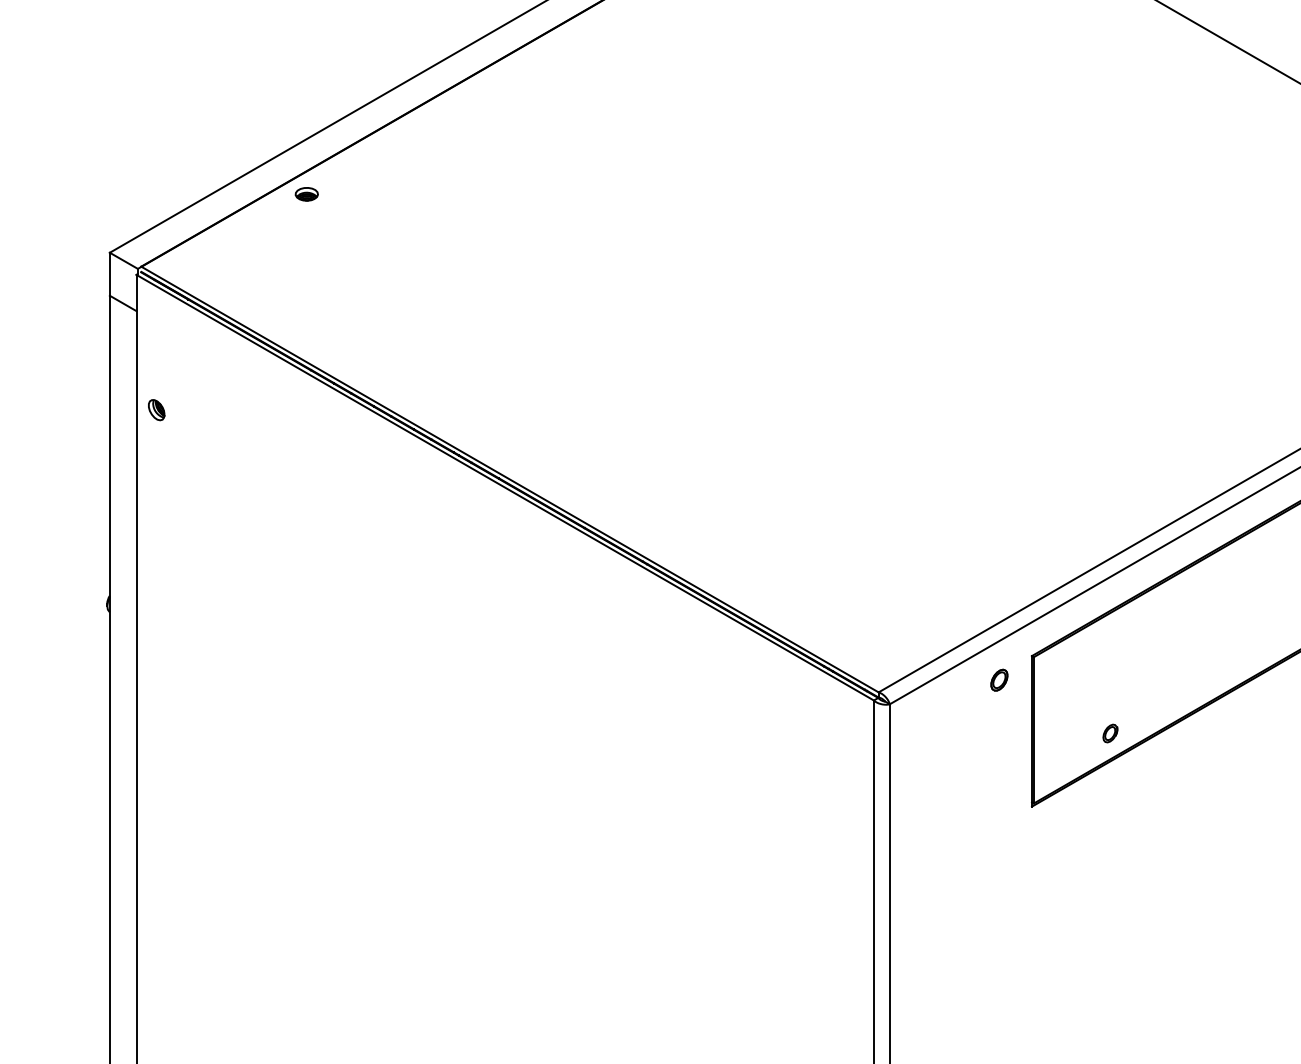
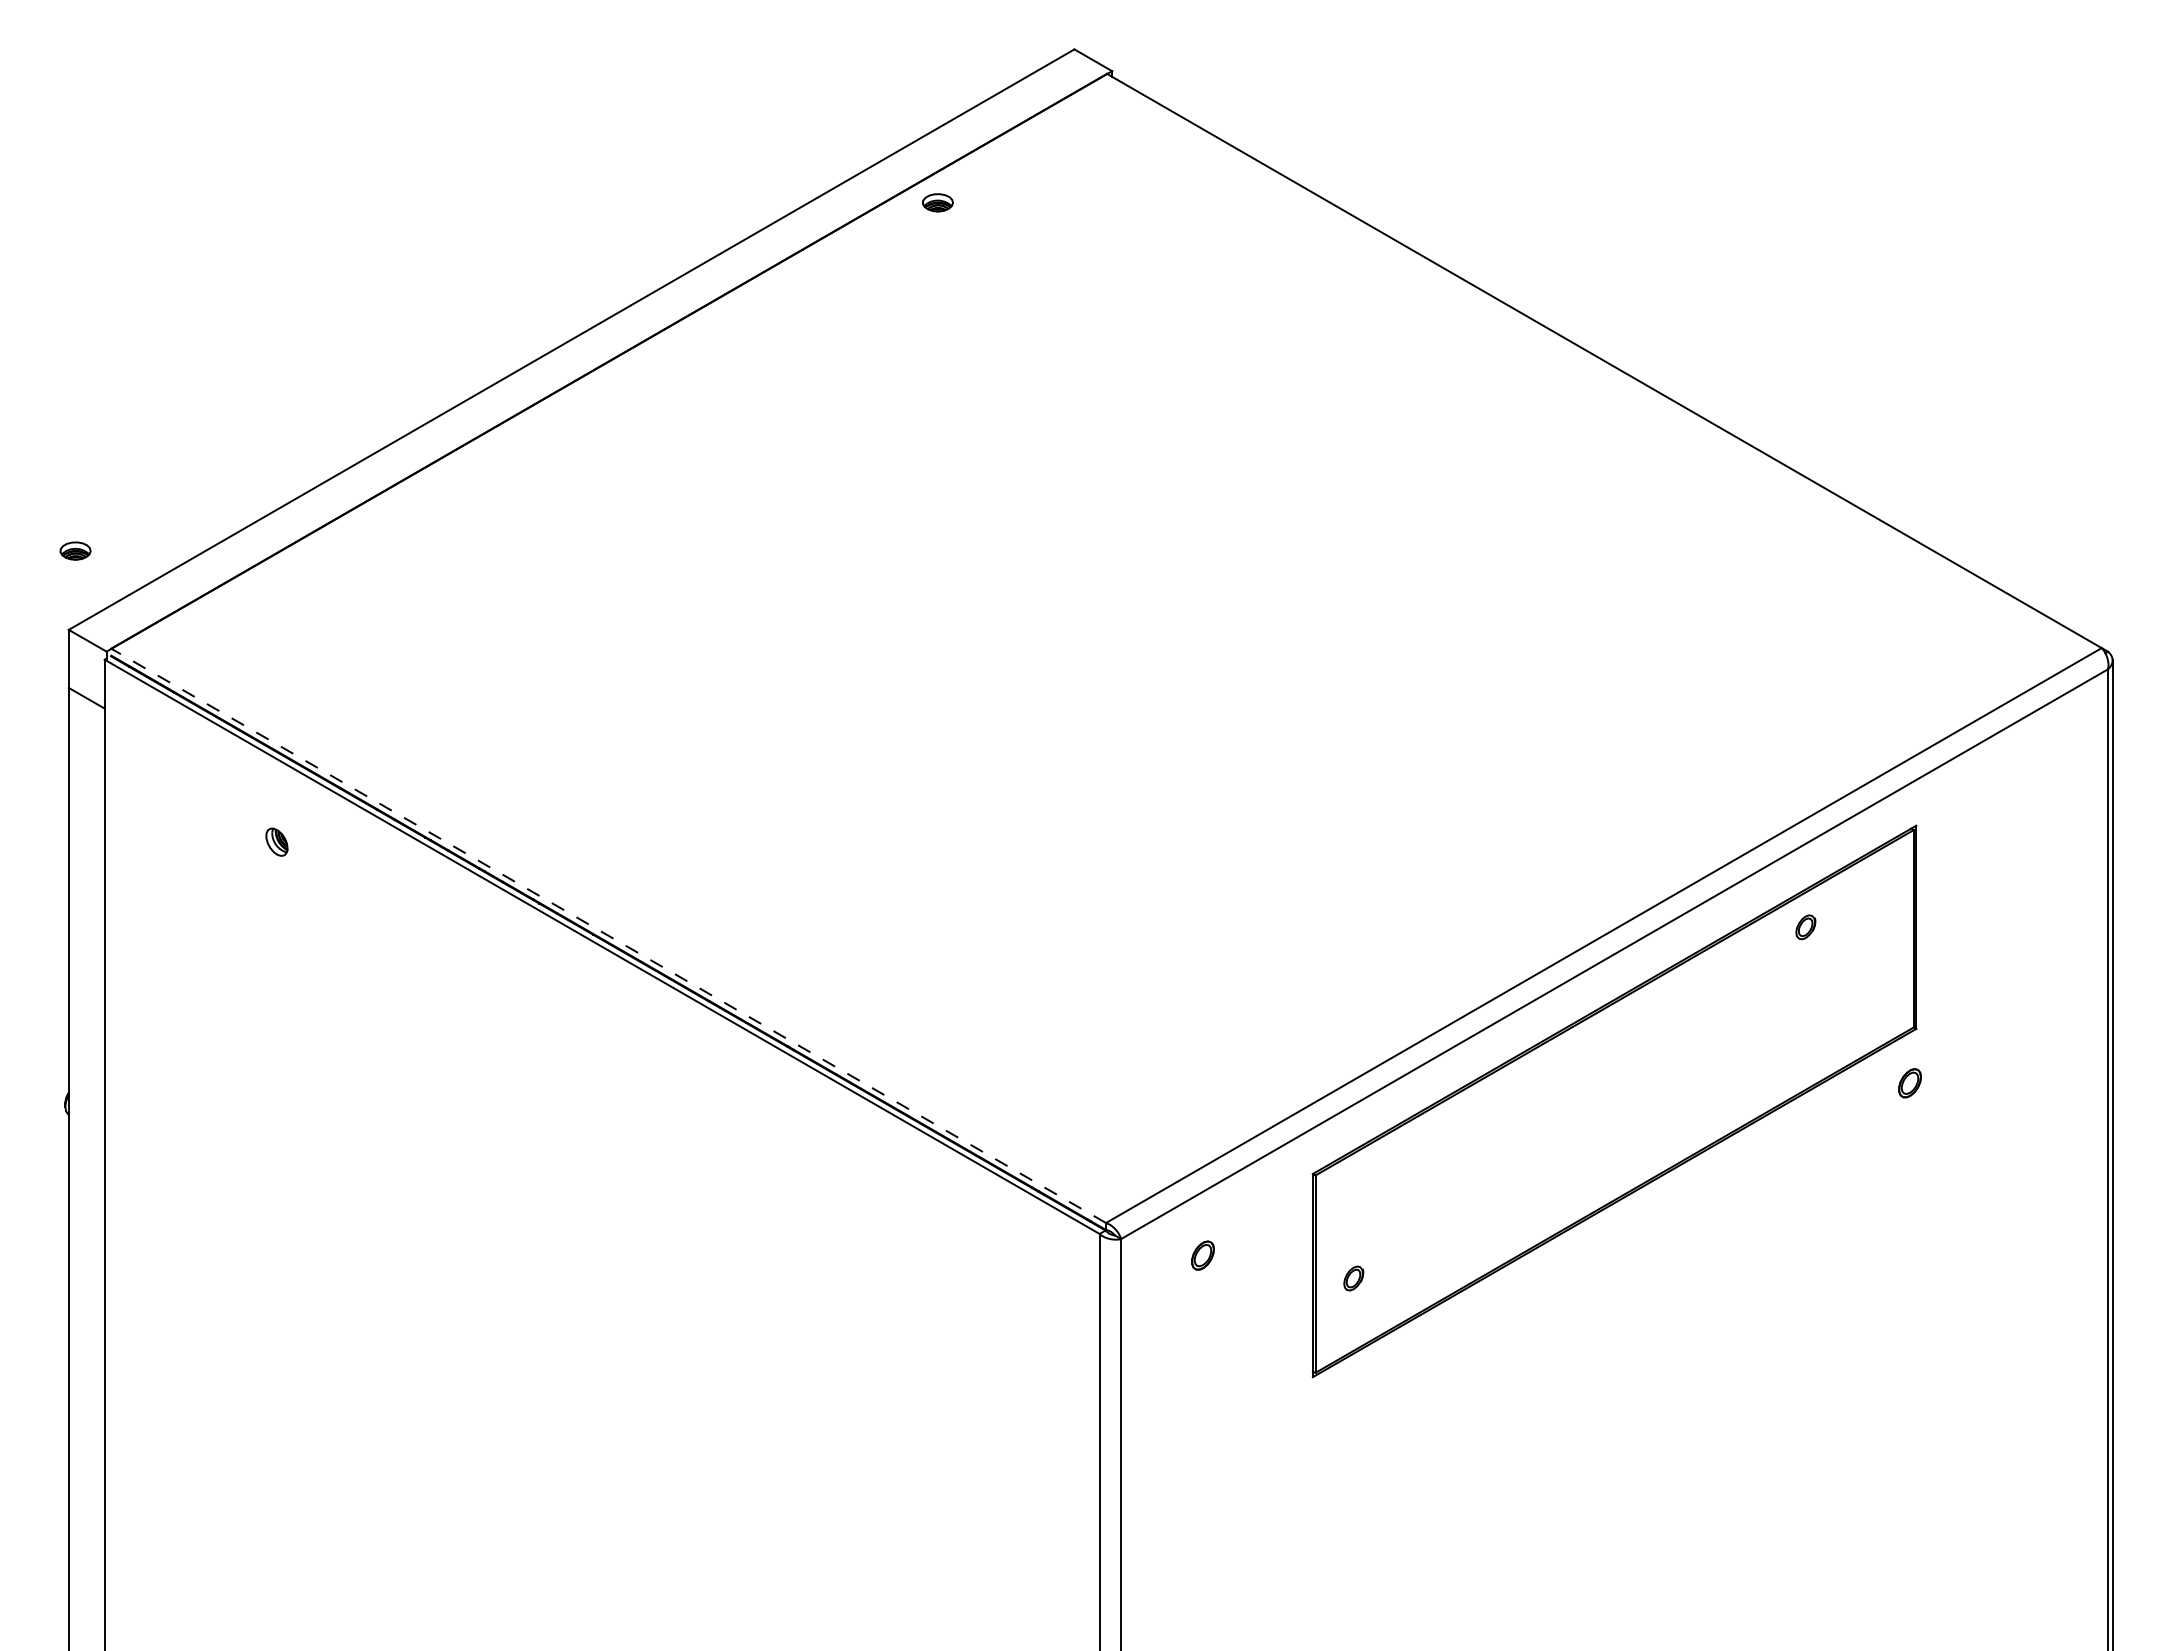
part: (306, 193) -> (75, 550), moved
part: (156, 409) -> (276, 841), moved
line: (509, 479) -> (608, 935), solid -> dashed
part: (999, 680) -> (1202, 1255), moved
part: (1110, 733) -> (1353, 1278), moved

